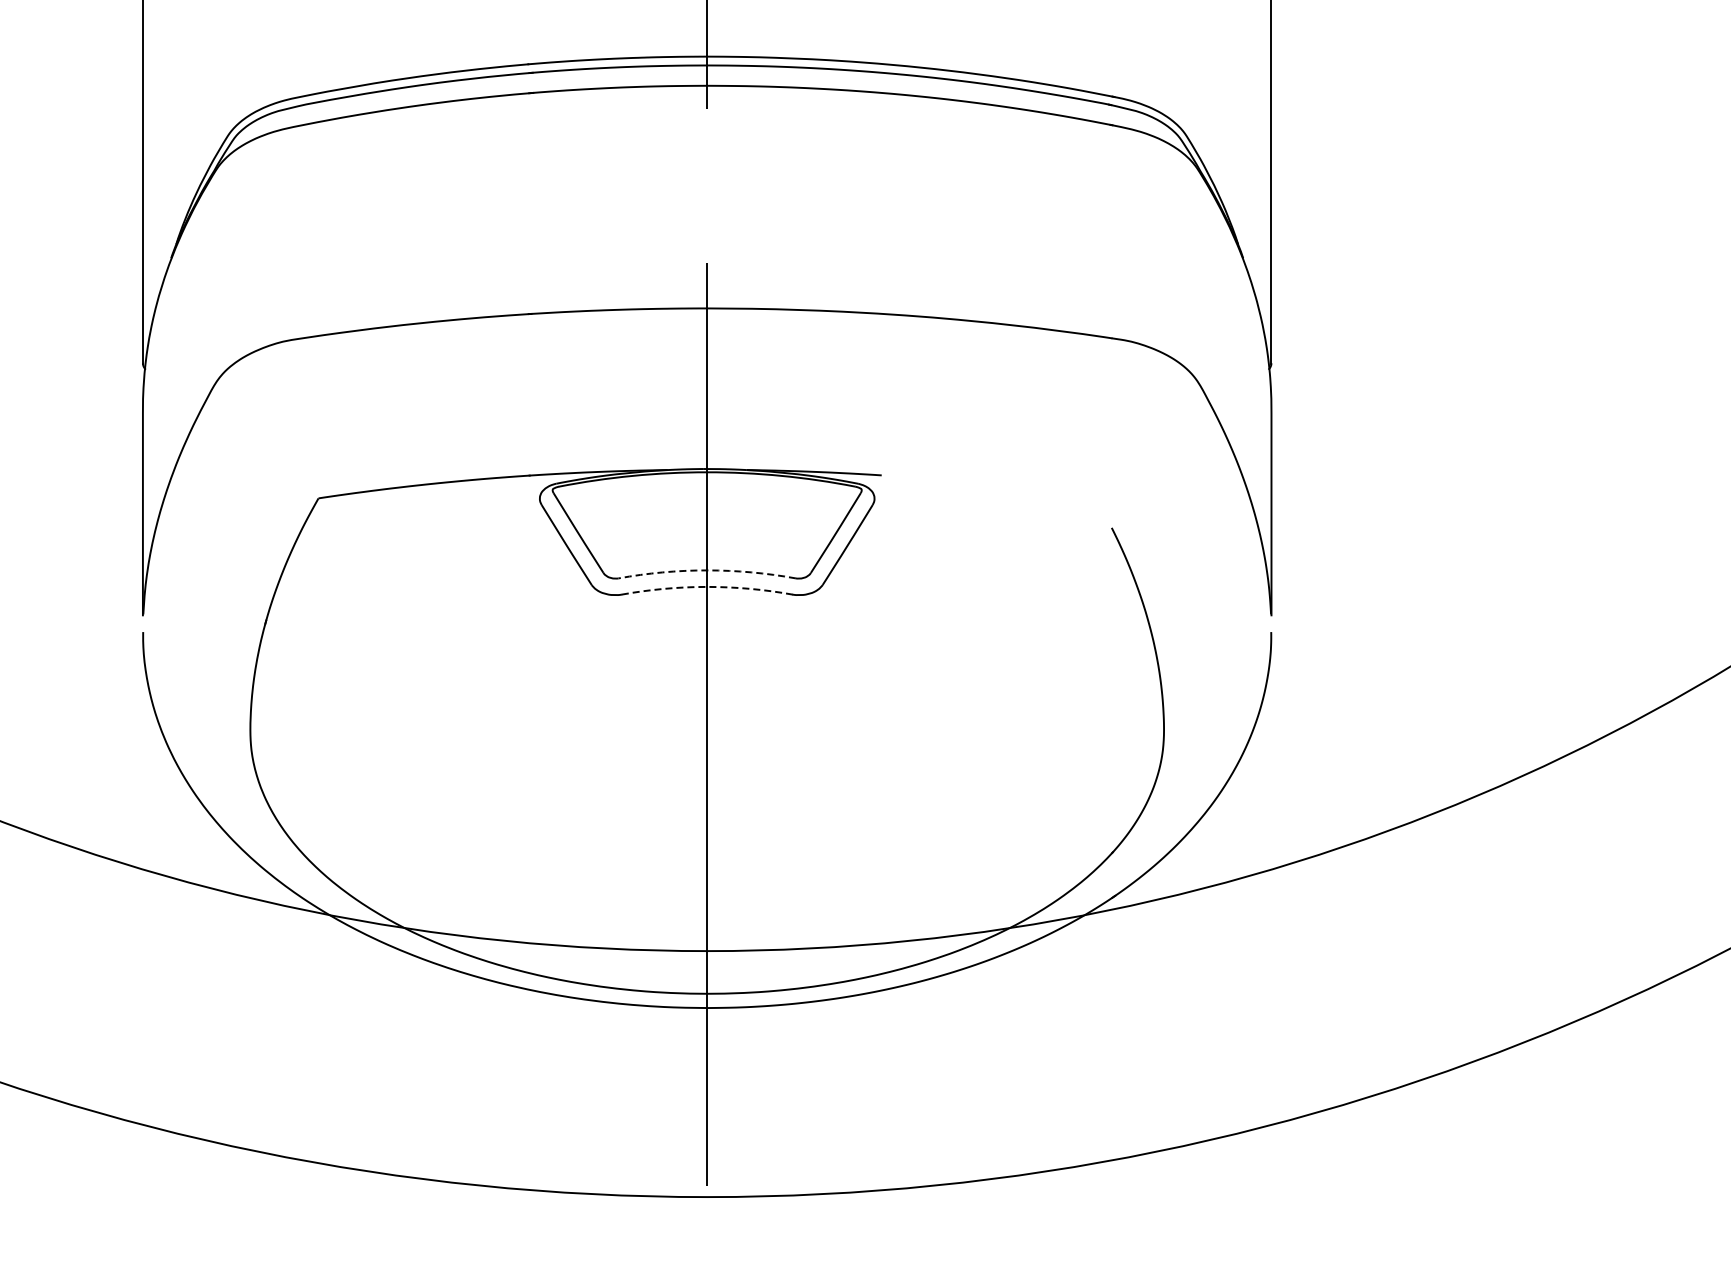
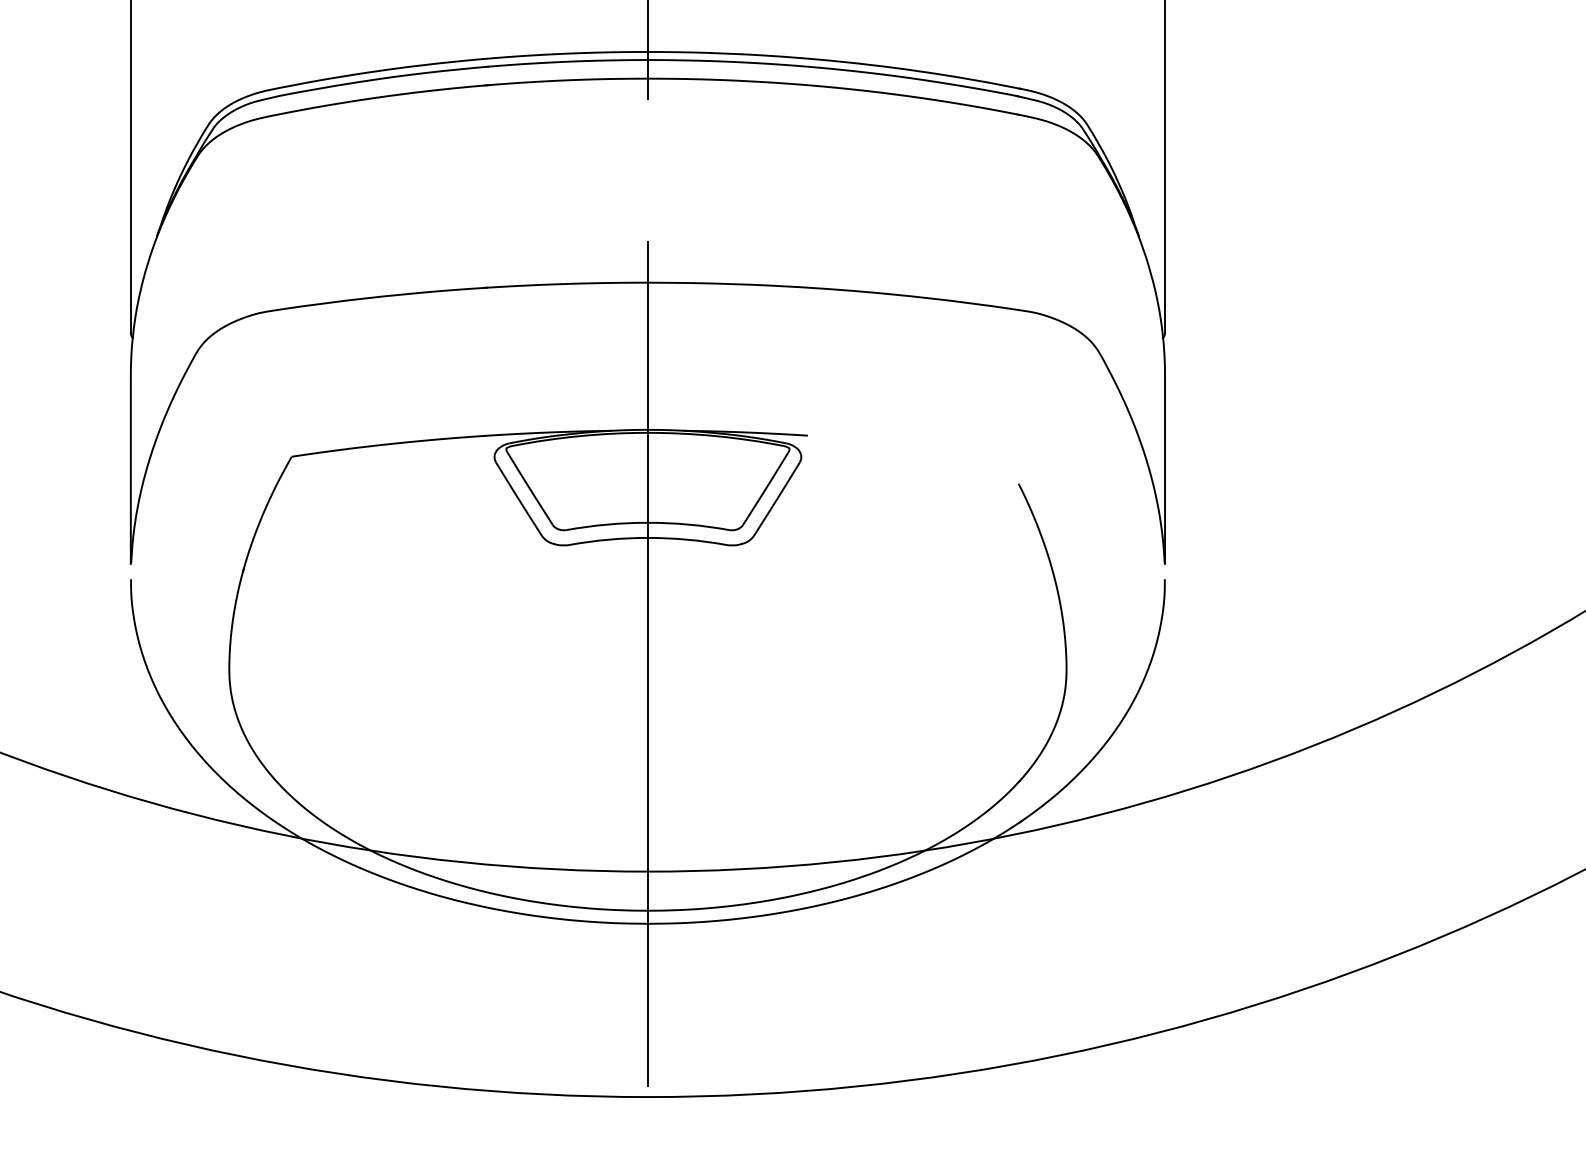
arc: (707, 570) -> (648, 522), dashed -> solid
arc: (707, 586) -> (648, 537), dashed -> solid

